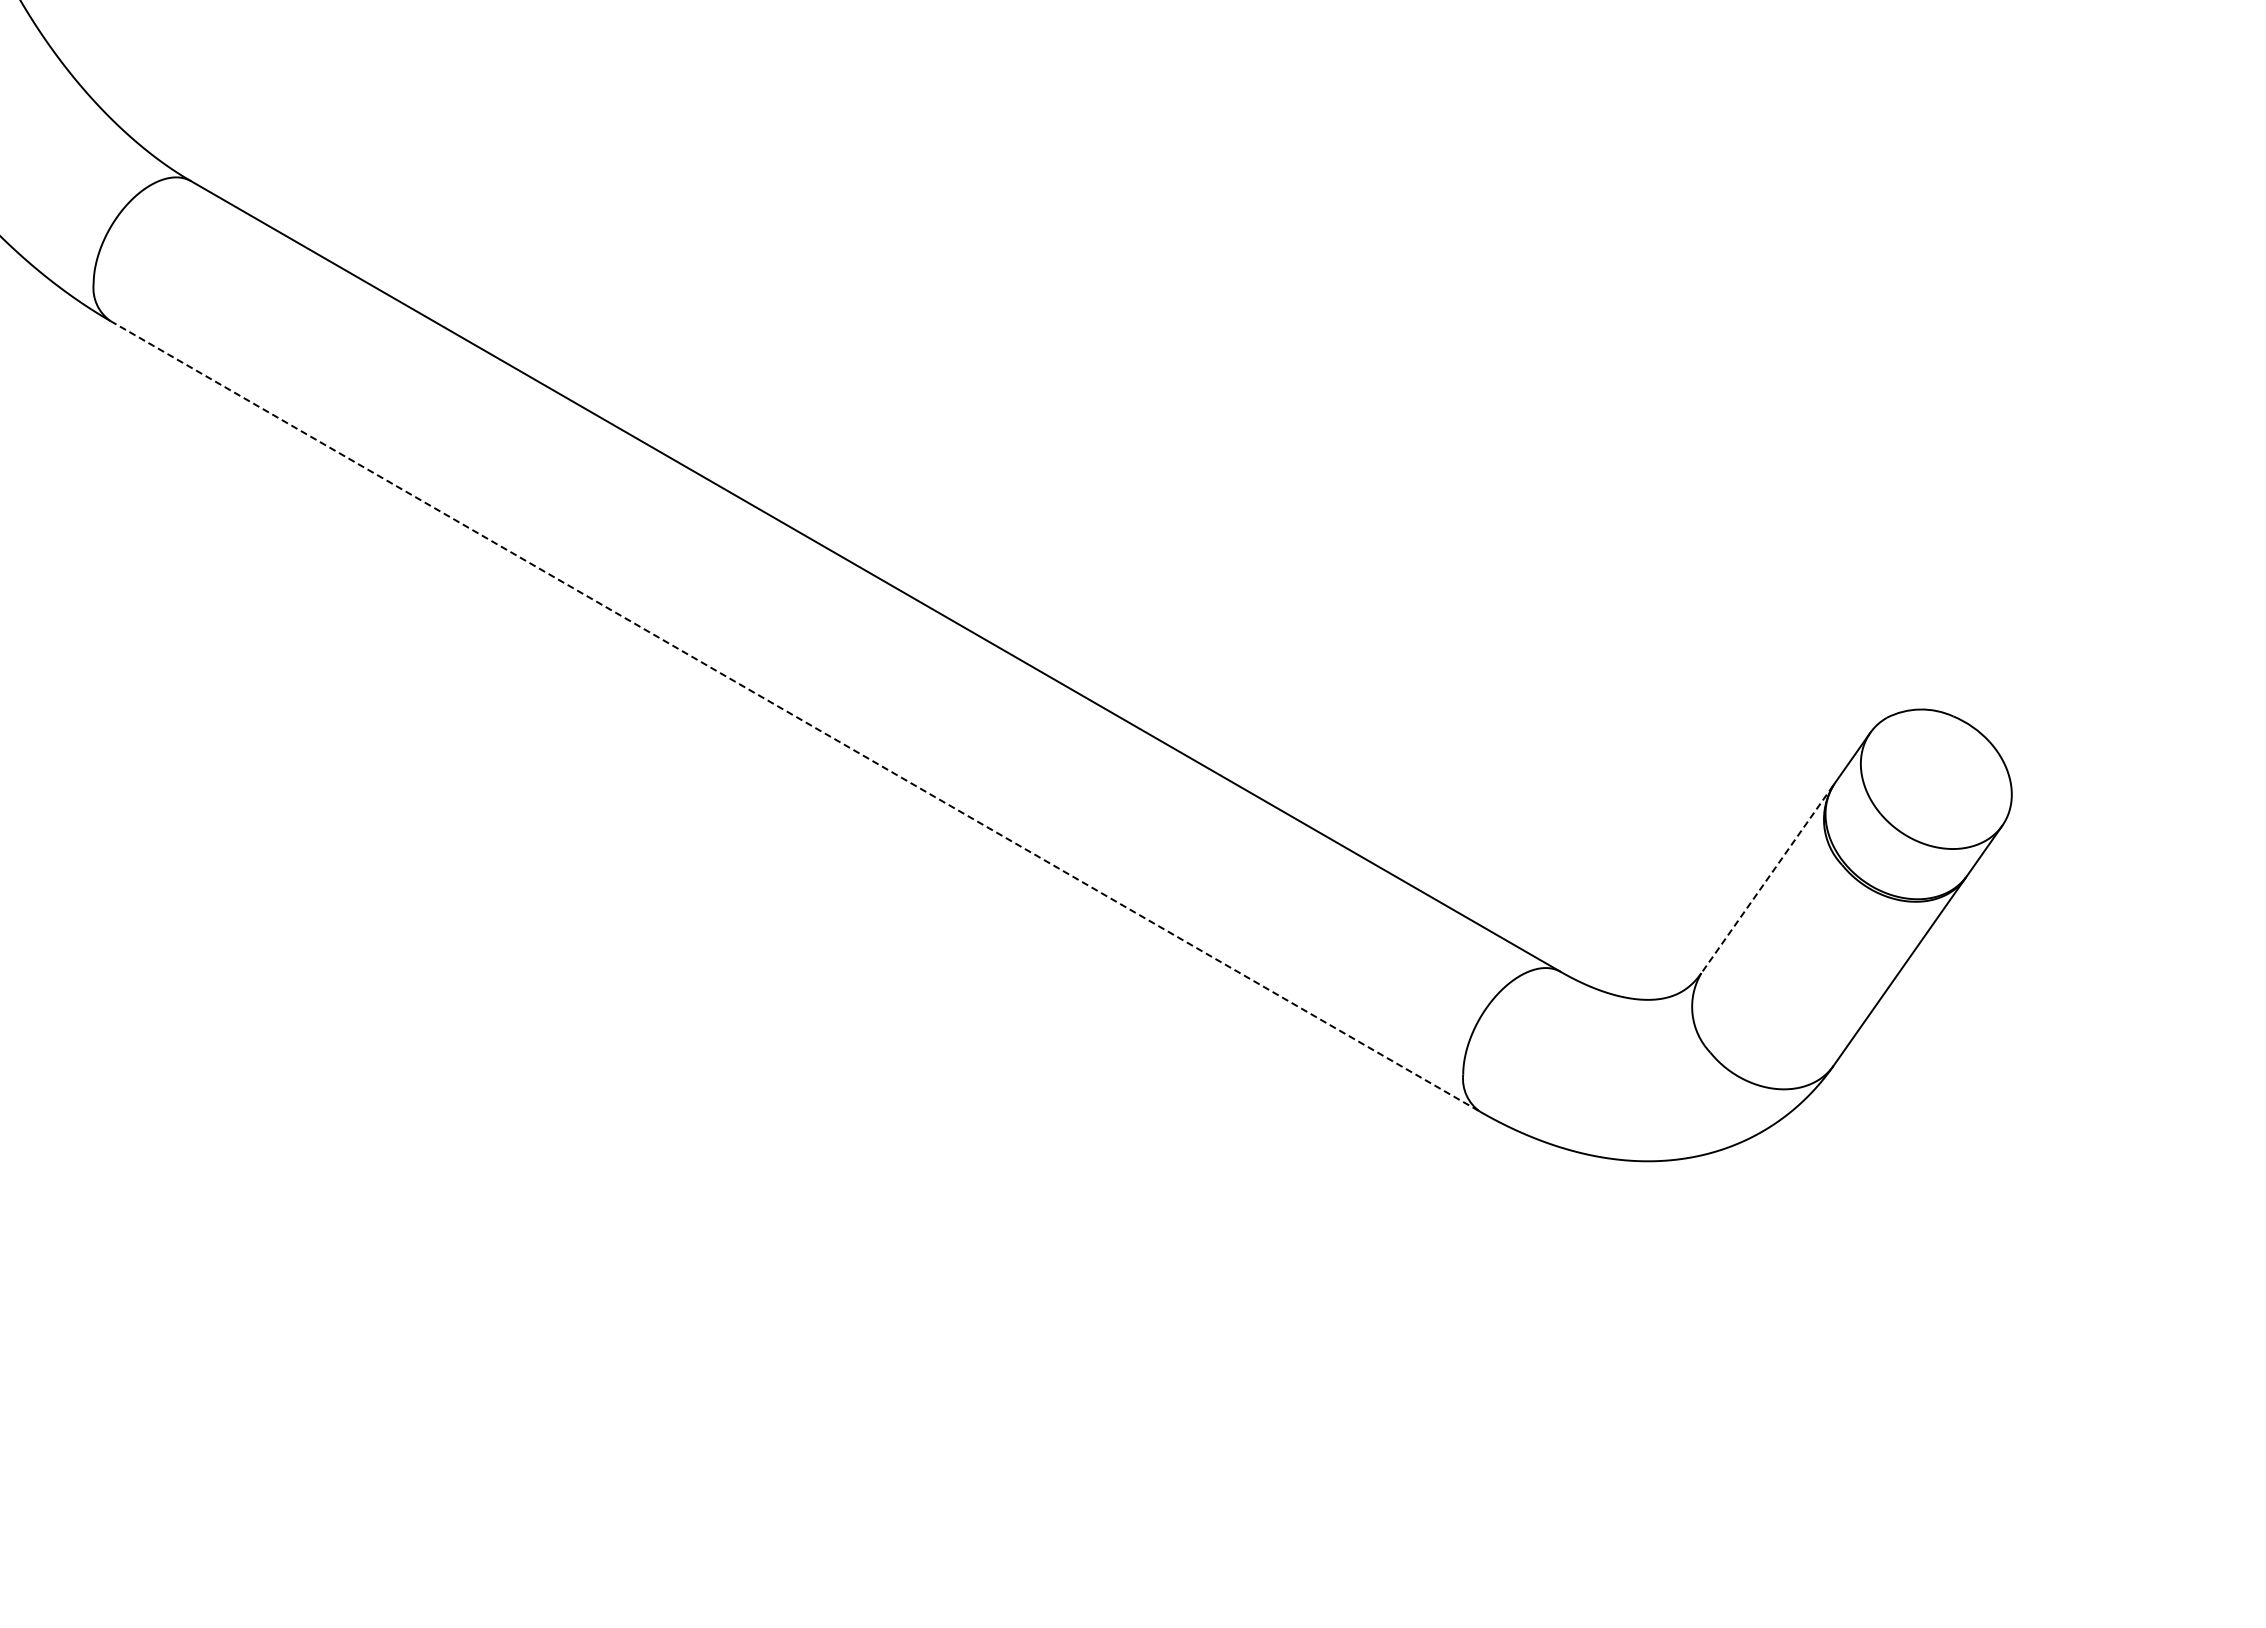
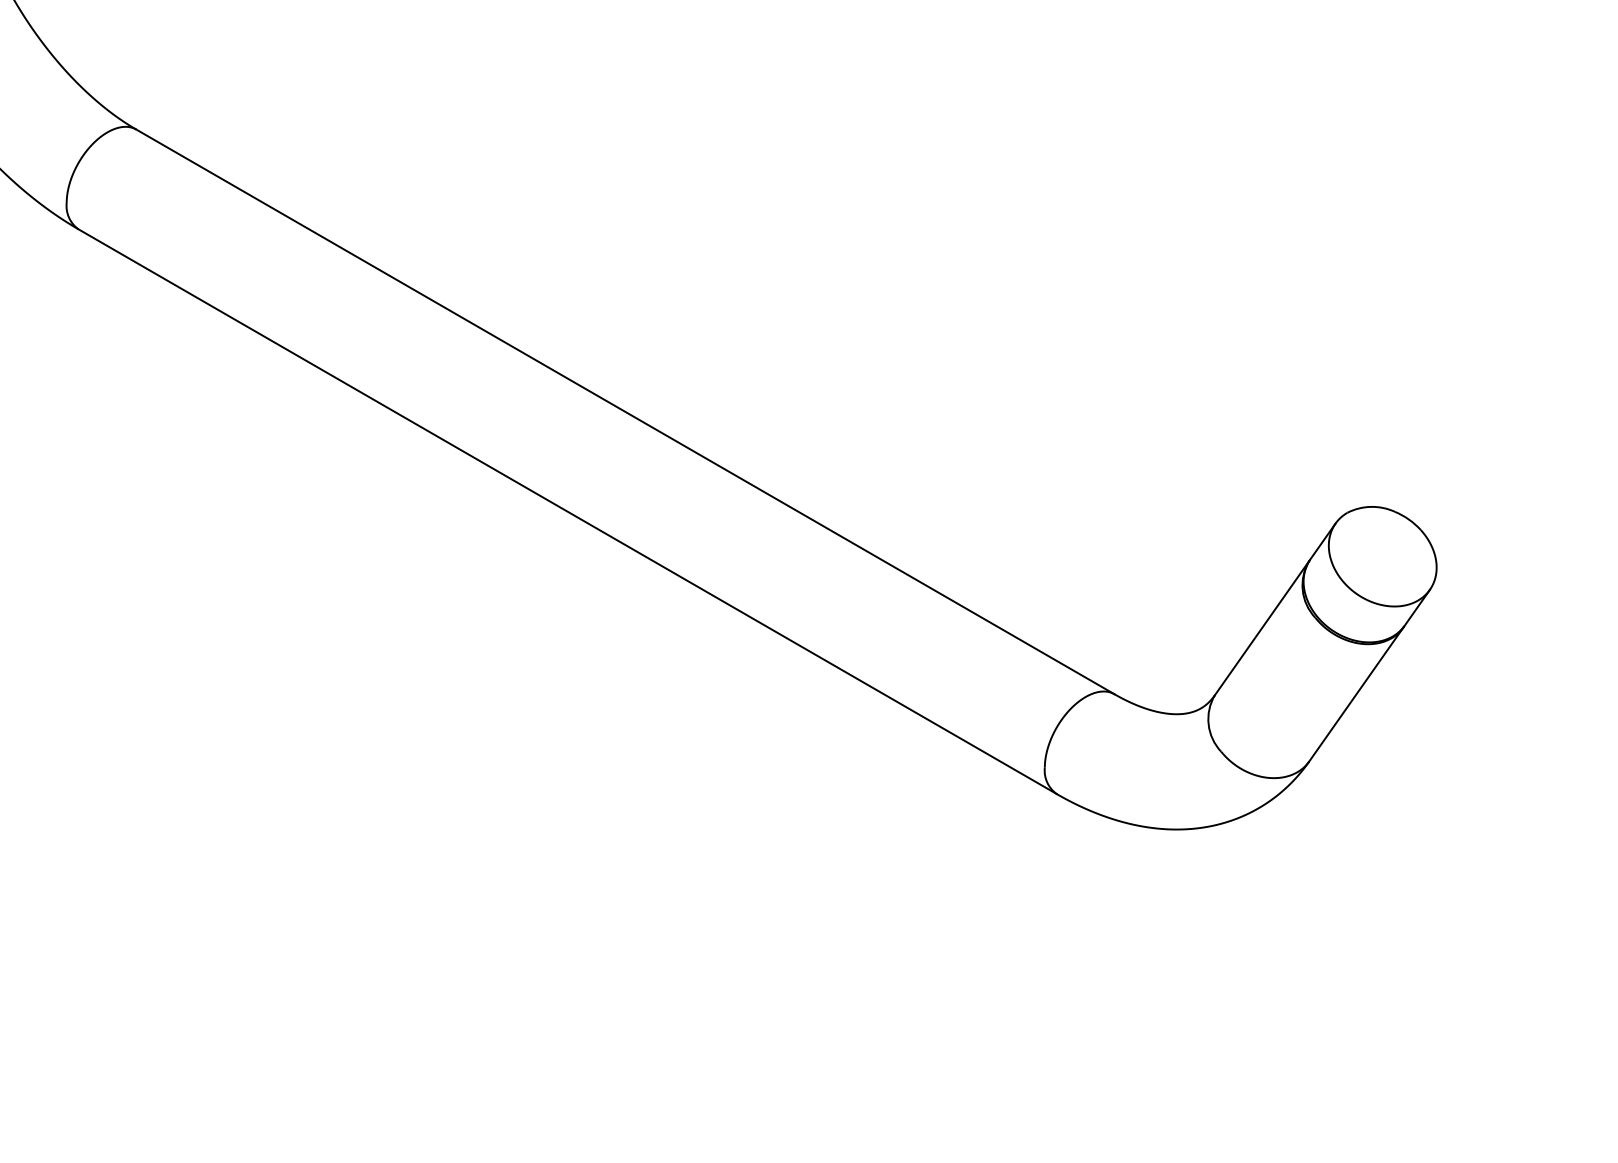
line: (795, 716) -> (567, 511), dashed -> solid
line: (1767, 879) -> (1262, 628), dashed -> solid

